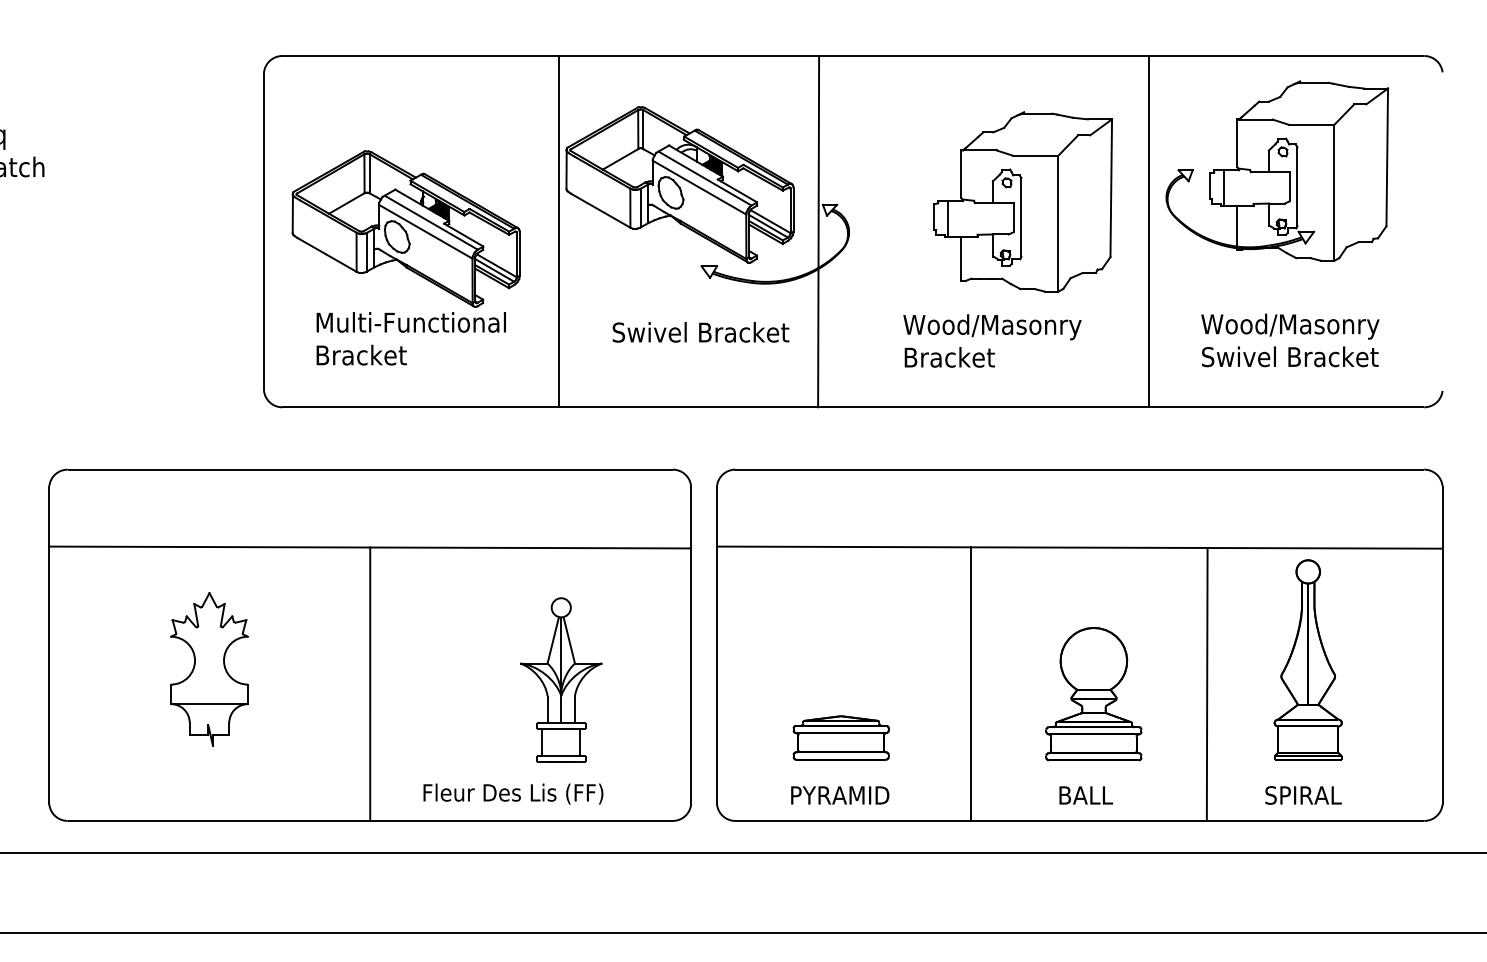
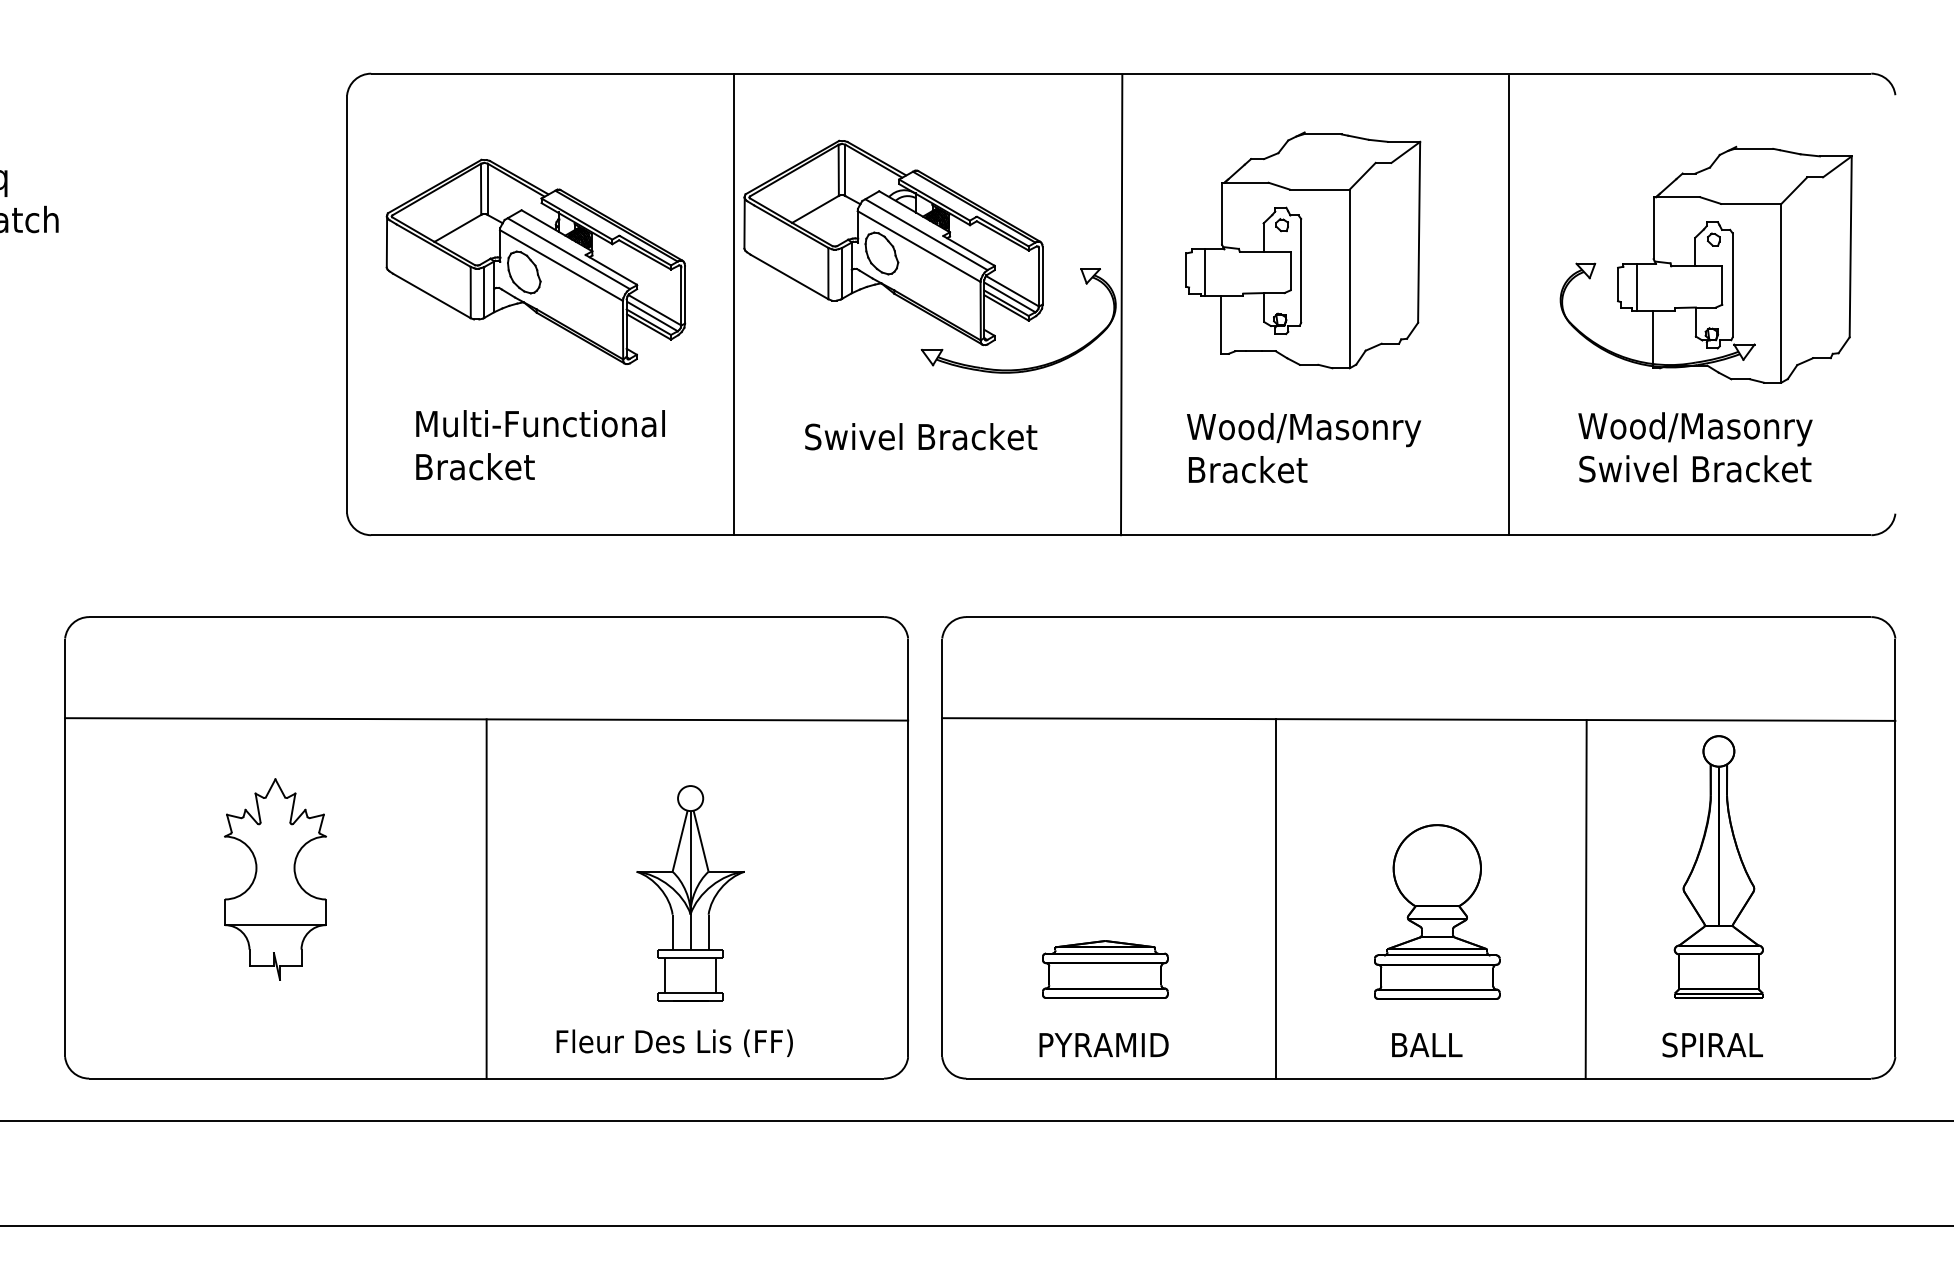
part: (1276, 170) -> (1705, 264), moved
part: (1023, 202) -> (1303, 250), moved
part: (405, 228) -> (535, 261), moved
line: (818, 231) -> (1121, 304), moved
part: (561, 680) -> (690, 893), moved

